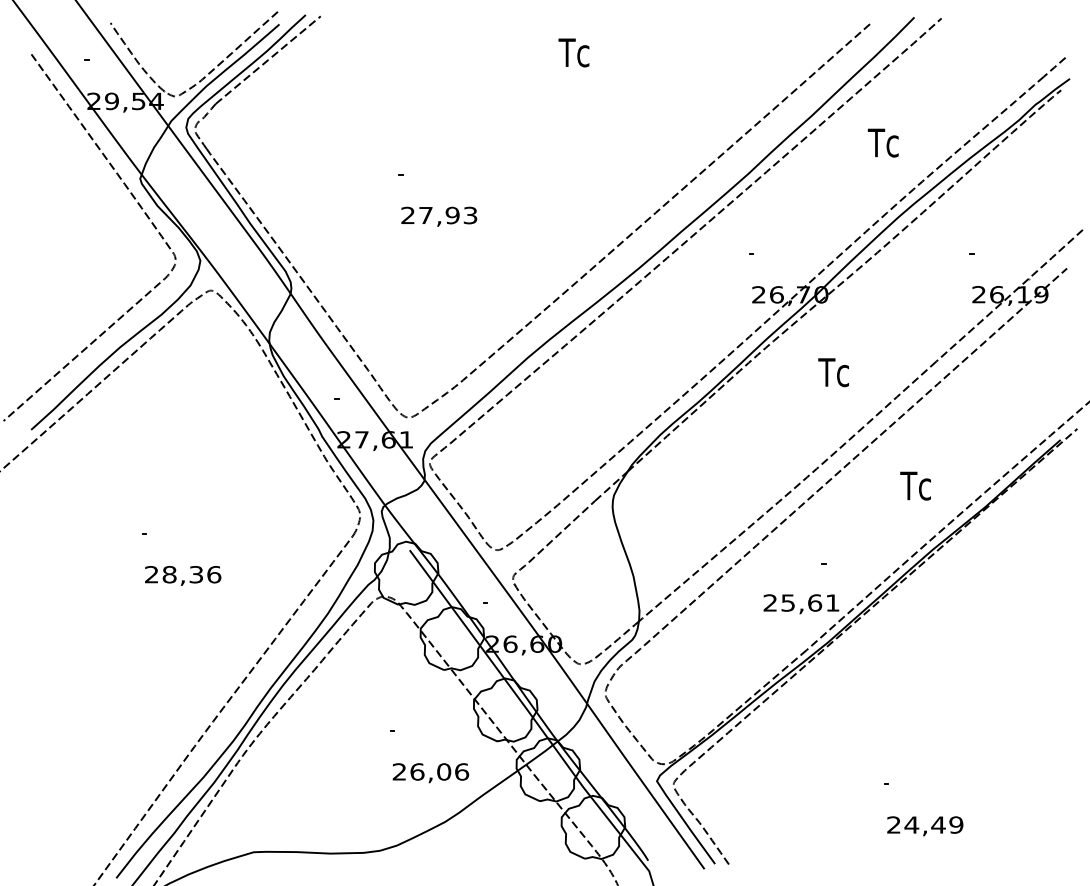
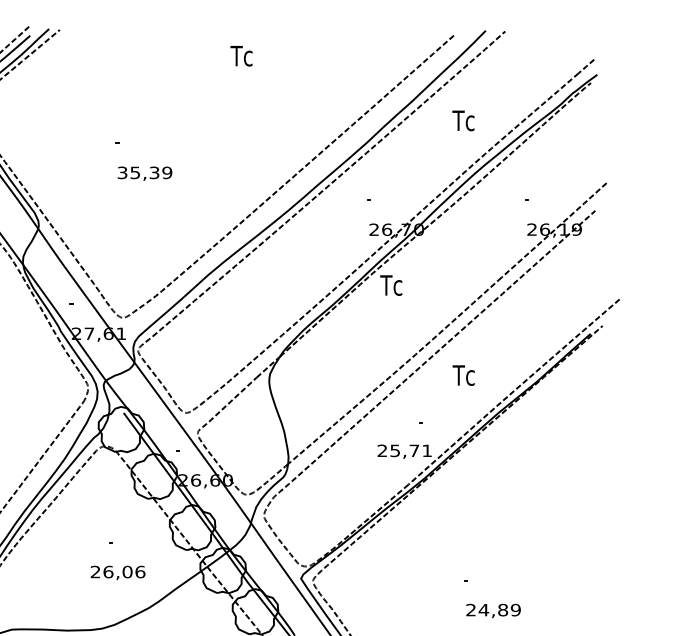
text: (439, 215) -> (145, 172), 27,93 -> 35,39
text: (833, 372) -> (391, 285), moved
text: (915, 485) -> (463, 375), moved
text: (815, 602) -> (414, 450), 25,61 -> 25,71
text: (430, 773) -> (117, 573), moved
text: (938, 824) -> (503, 609), 24,49 -> 24,89

